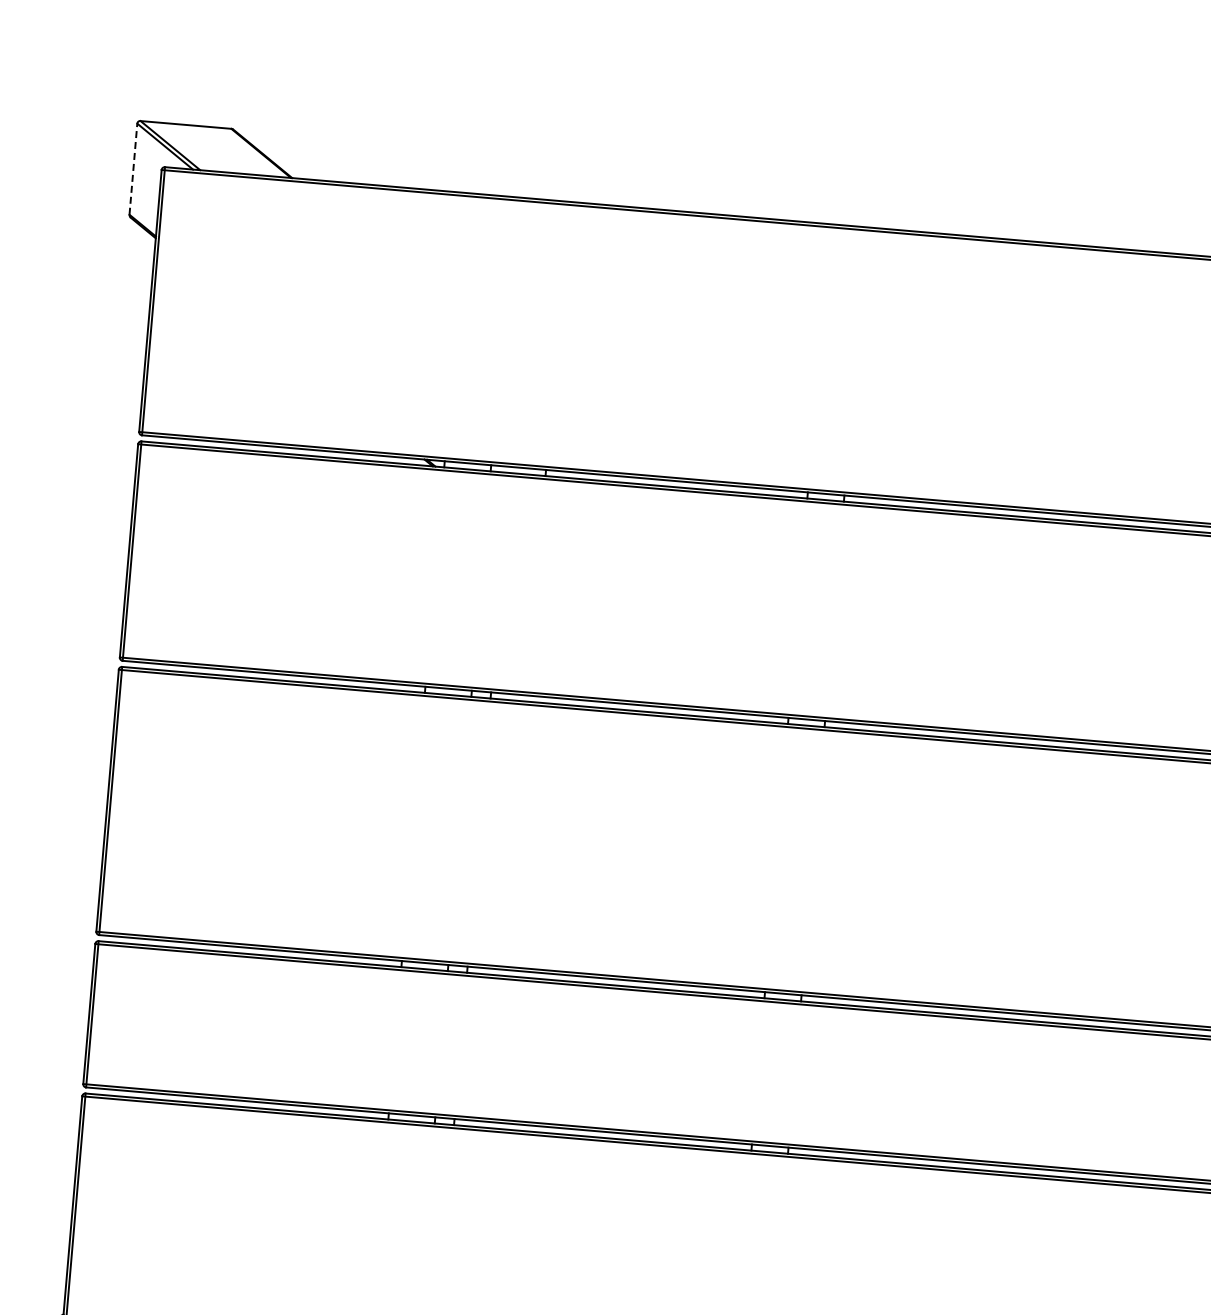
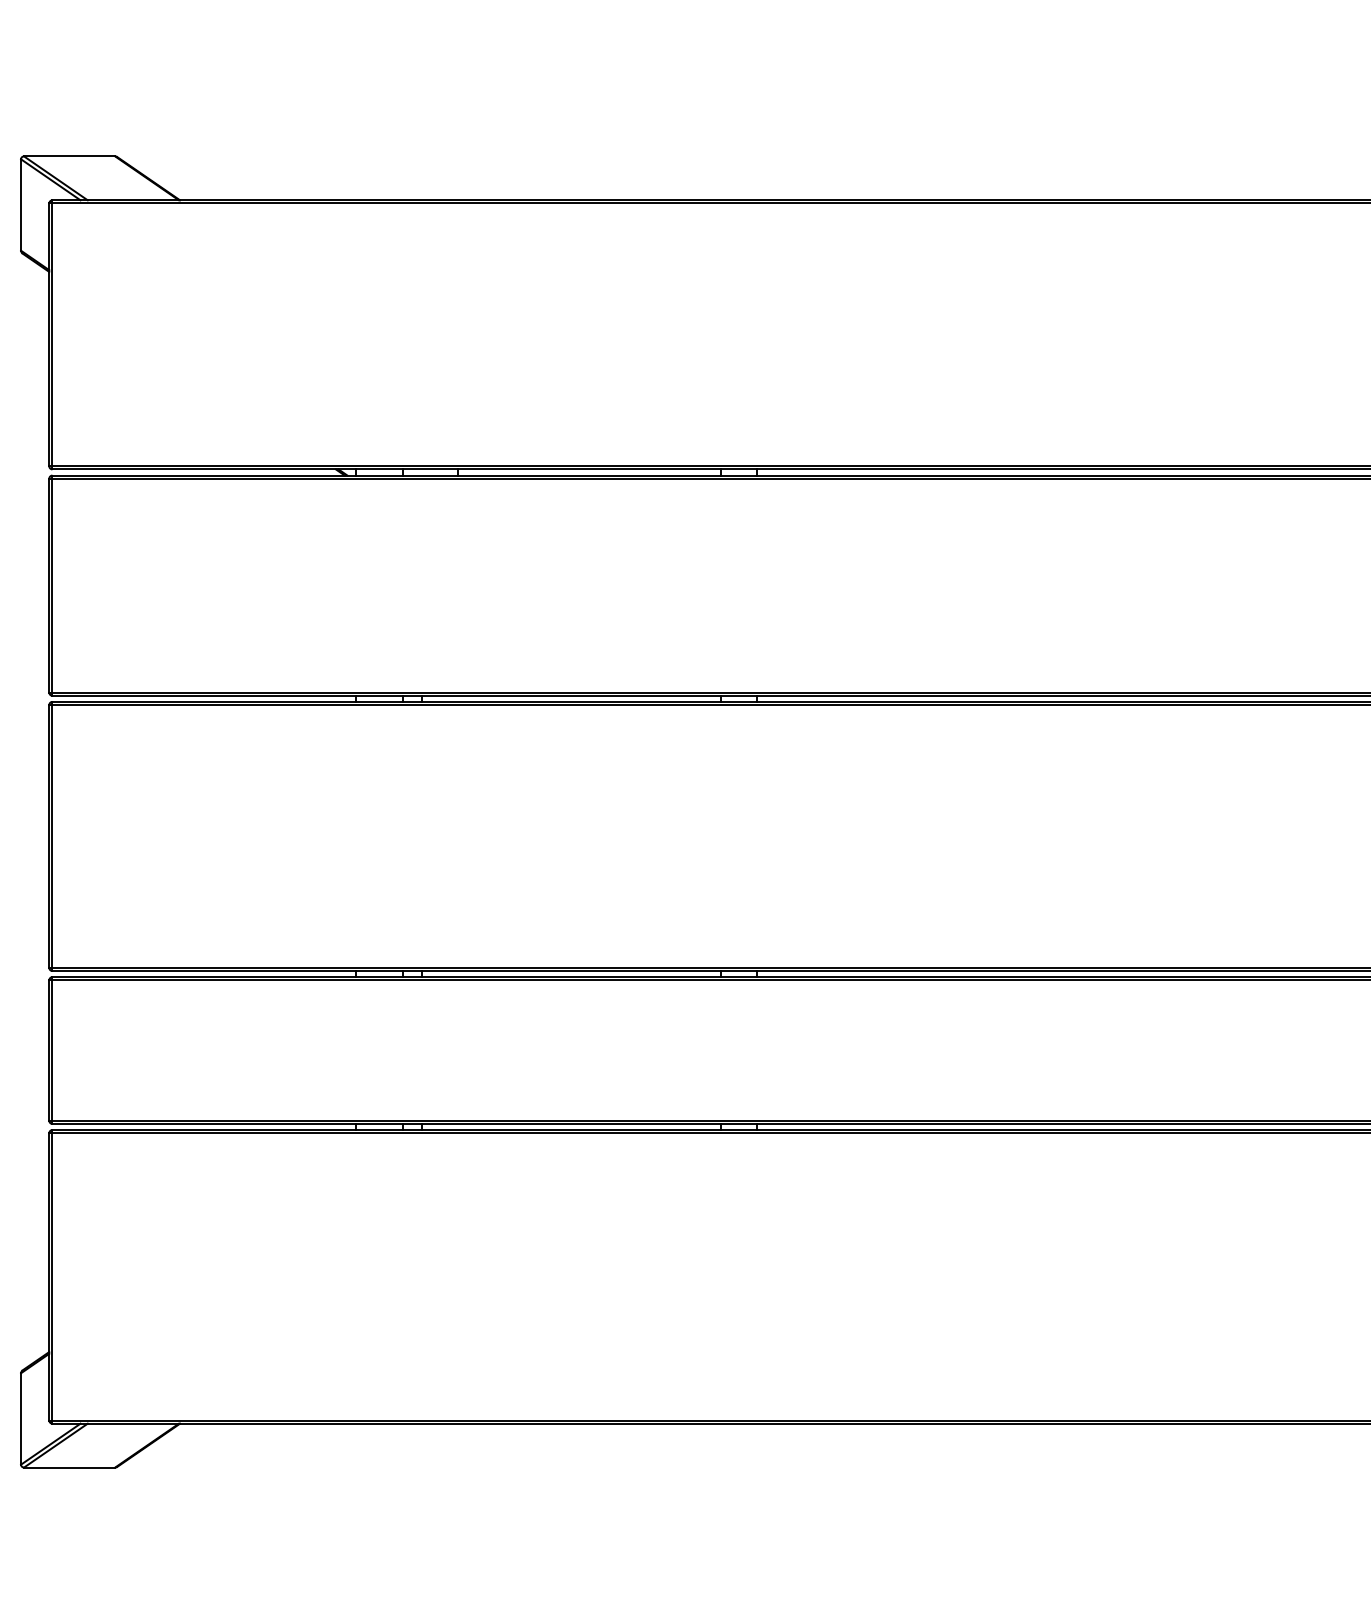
line: (133, 169) -> (21, 205), dashed -> solid

